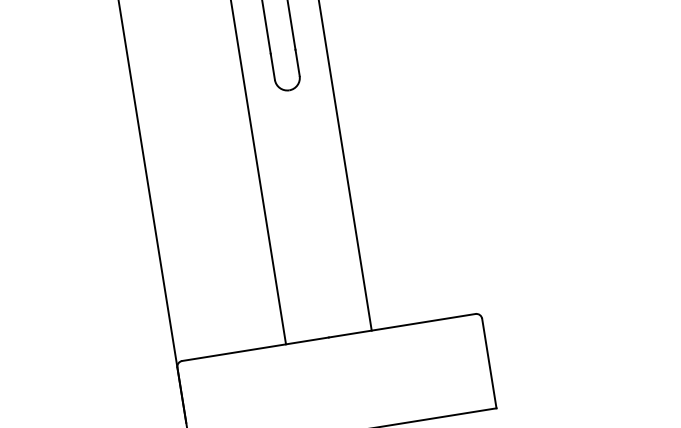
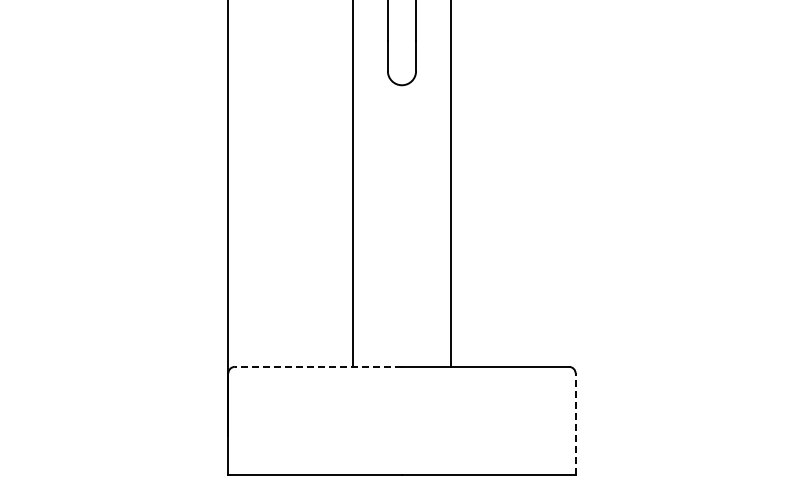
line: (255, 348) -> (318, 366), solid -> dashed
line: (489, 362) -> (575, 423), solid -> dashed

